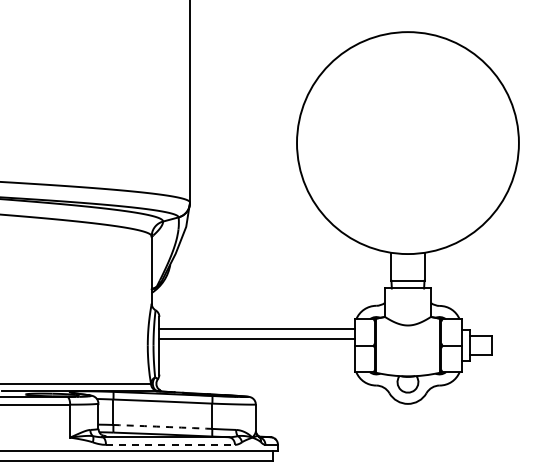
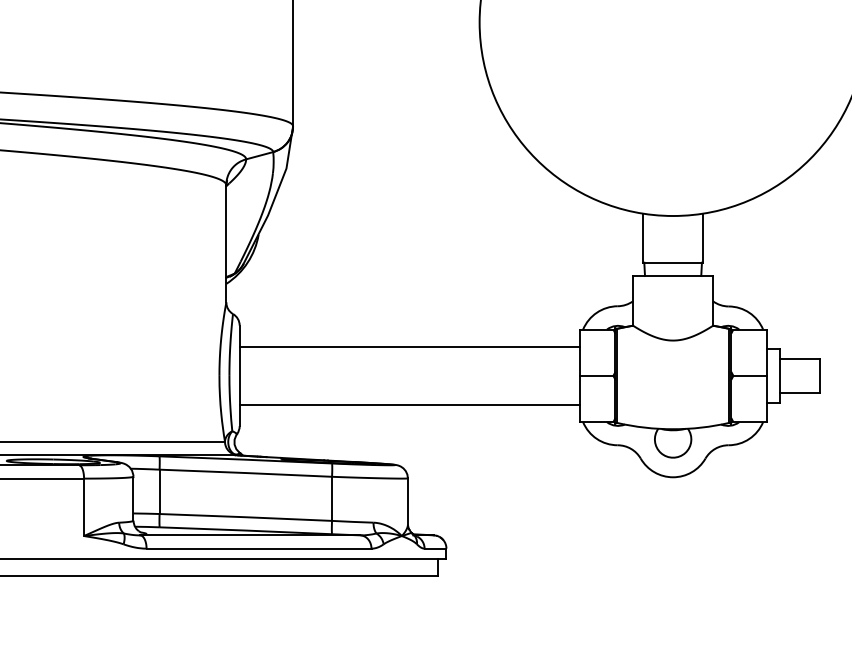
line: (256, 339) -> (408, 405), moved
arc: (162, 426) -> (245, 516), dashed -> solid
line: (170, 444) -> (259, 548), dashed -> solid

